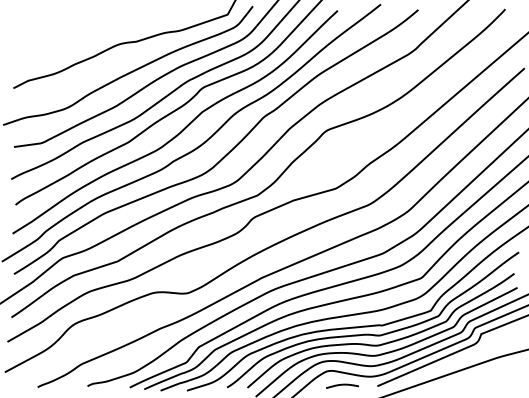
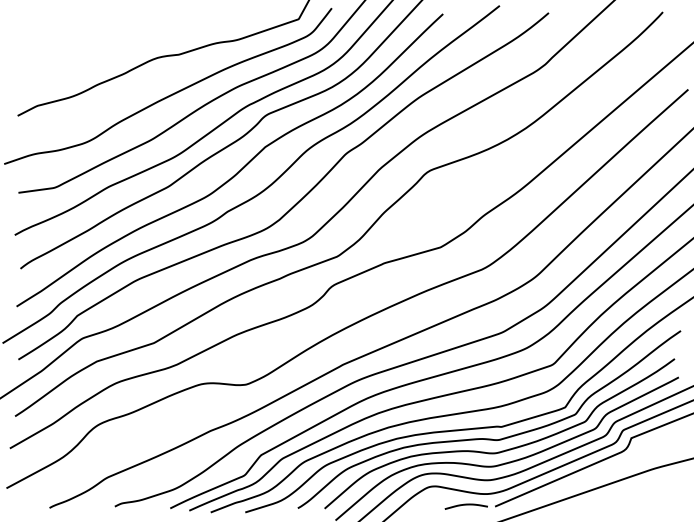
curve: (342, 385) -> (466, 505), moved

